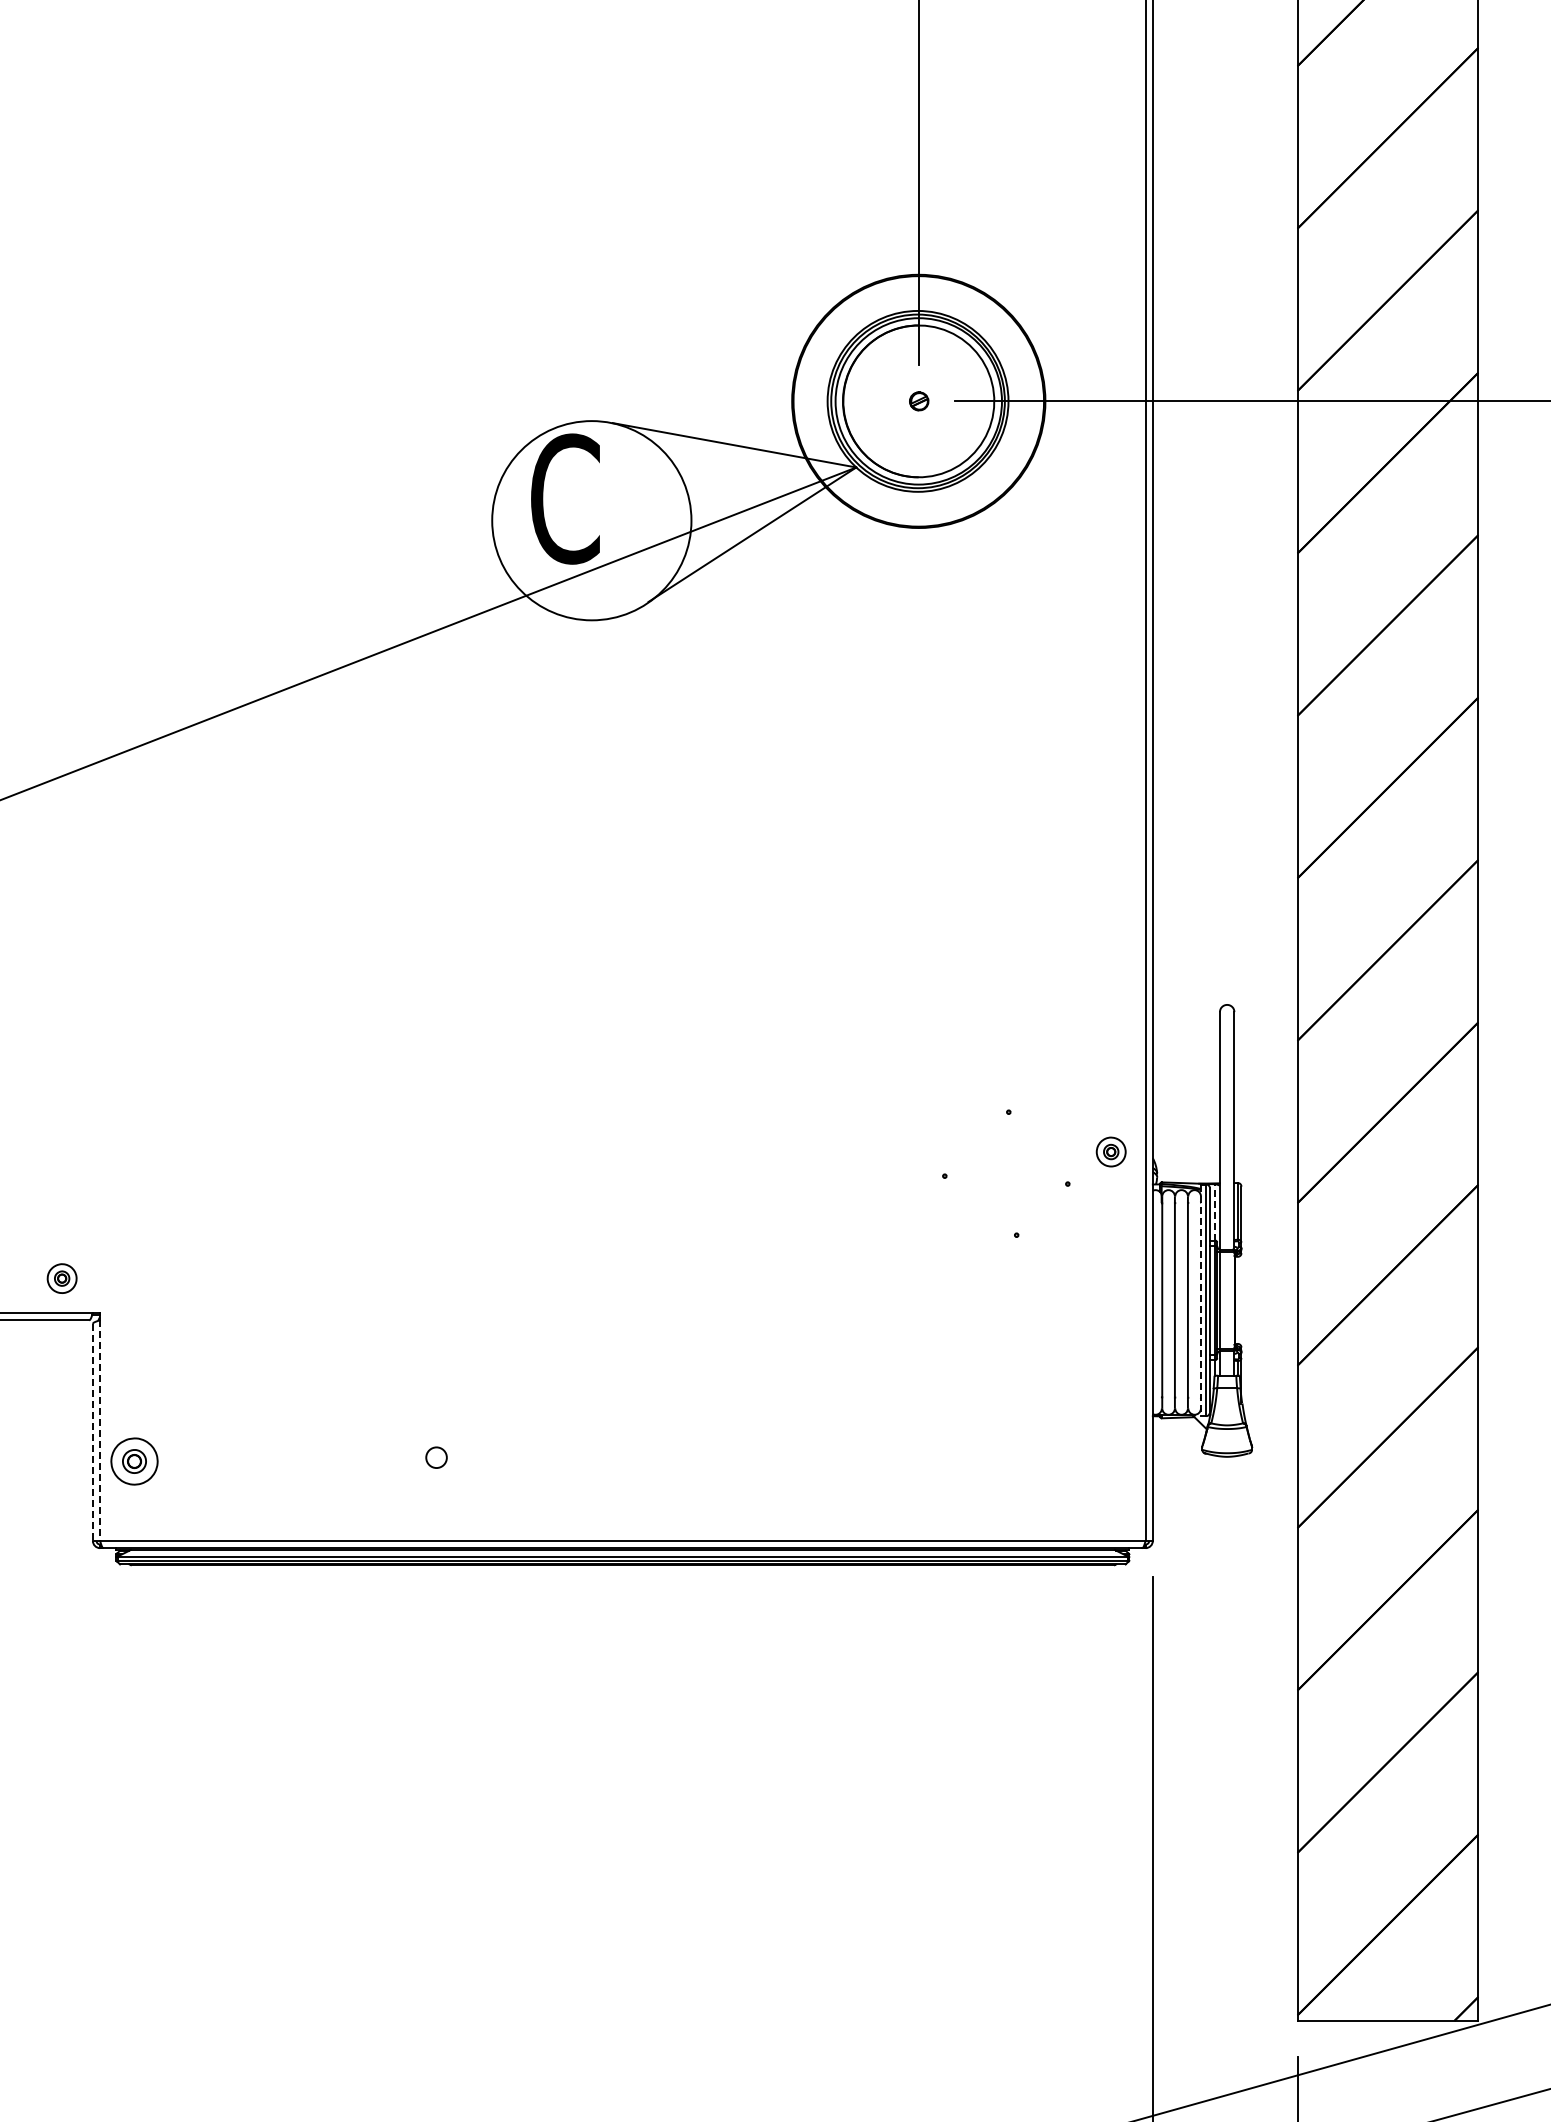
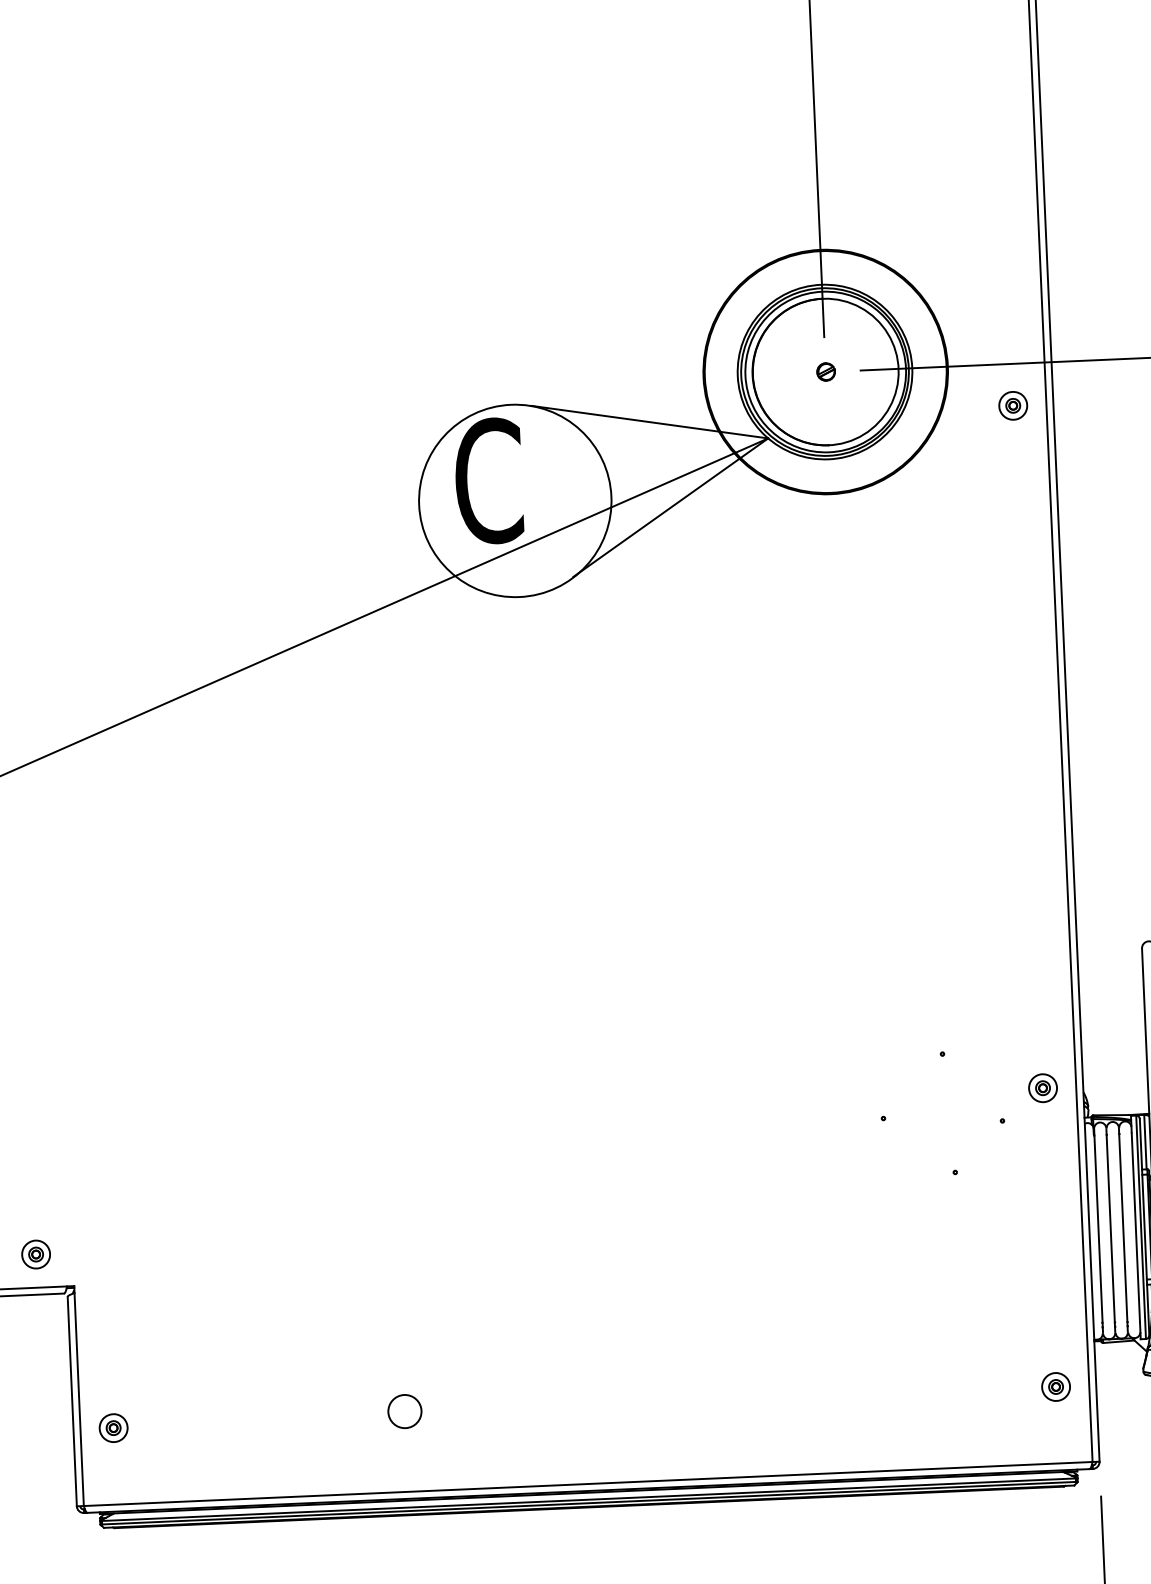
part: (1110, 444) -> (1012, 405), added
line: (1214, 1211) -> (1145, 1141), dashed -> solid
line: (1200, 1300) -> (1135, 1227), dashed -> solid
line: (100, 1431) -> (79, 1400), dashed -> solid
line: (92, 1432) -> (71, 1401), dashed -> solid
circle: (436, 1457) -> (404, 1411), size x1.67
part: (134, 1461) -> (113, 1427), size x0.62
part: (1110, 1461) -> (1055, 1386), added

